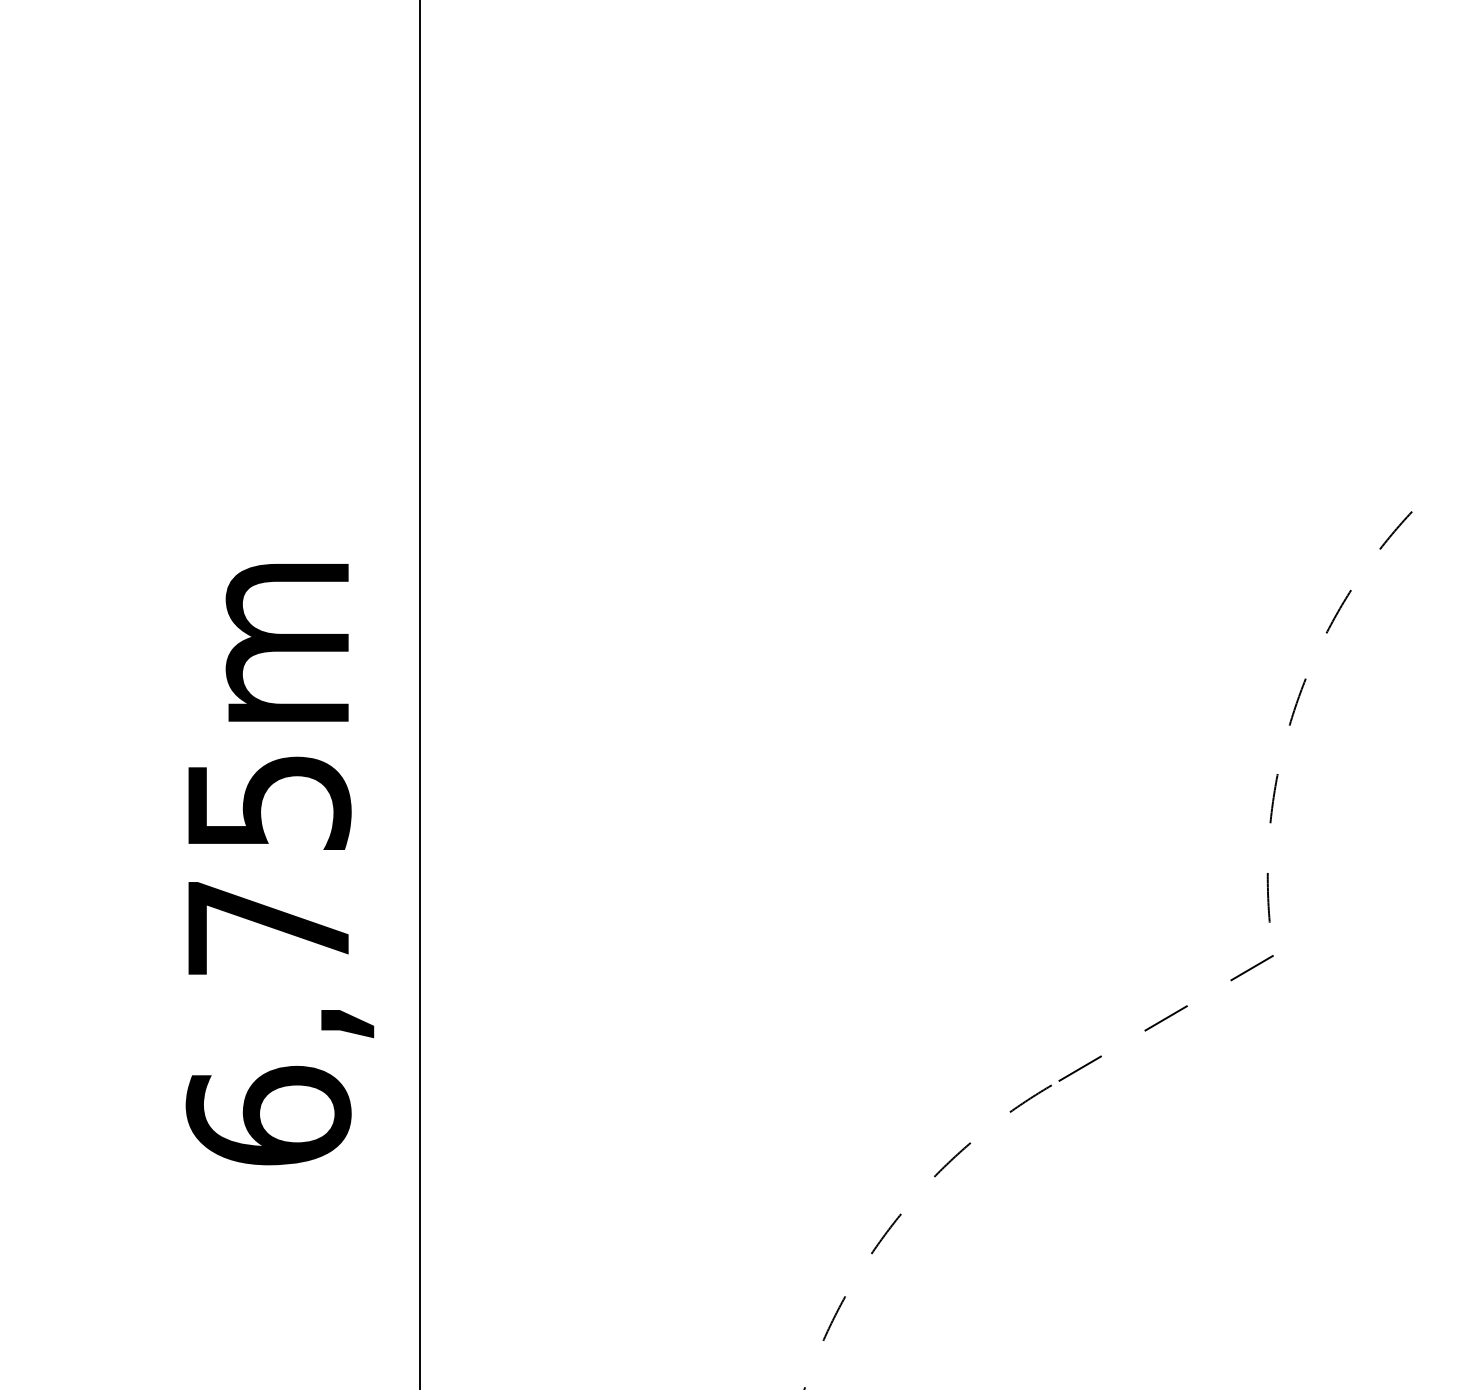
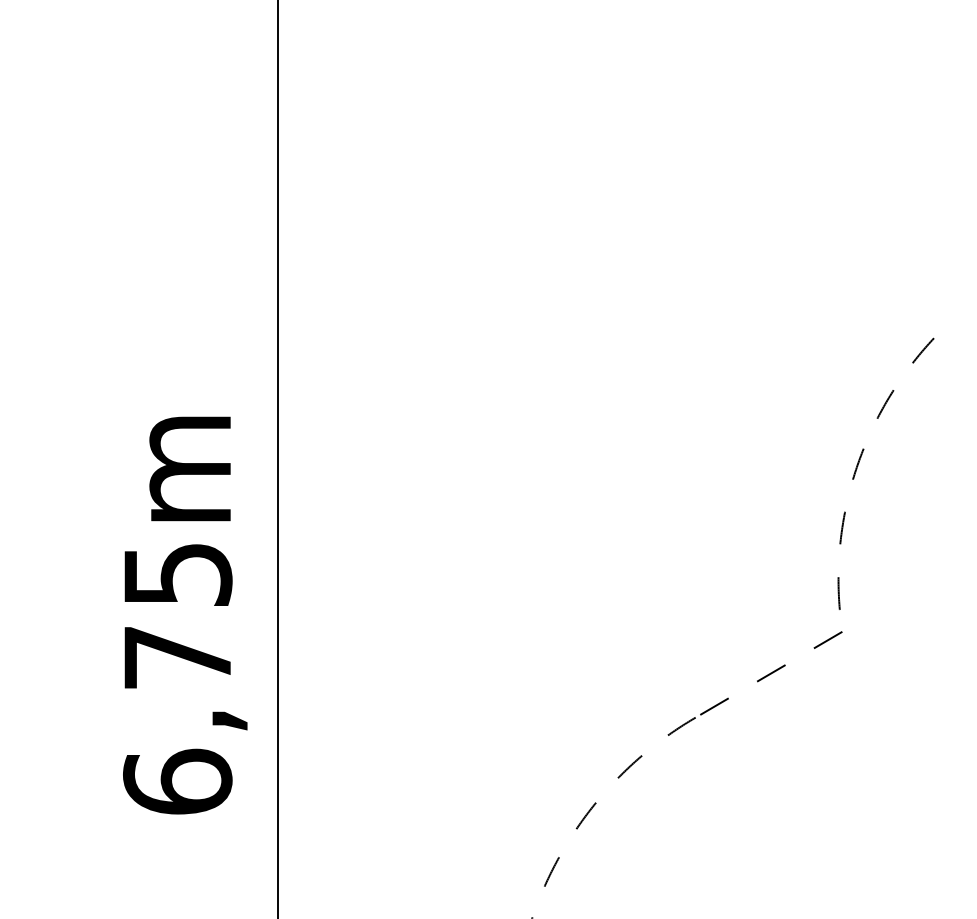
text: (280, 864) -> (185, 615), moved

